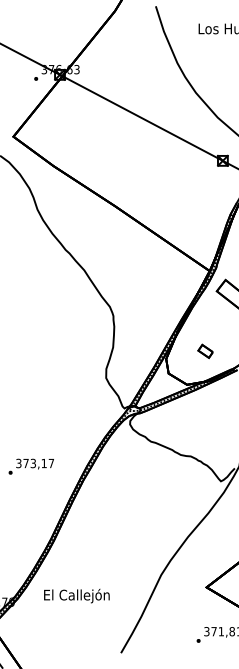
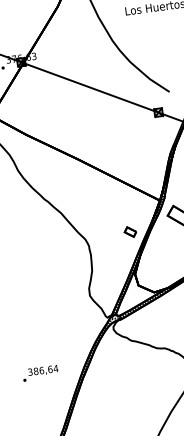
part: (205, 351) -> (130, 232), moved
text: (38, 463) -> (45, 370), 373,17 -> 386,64

